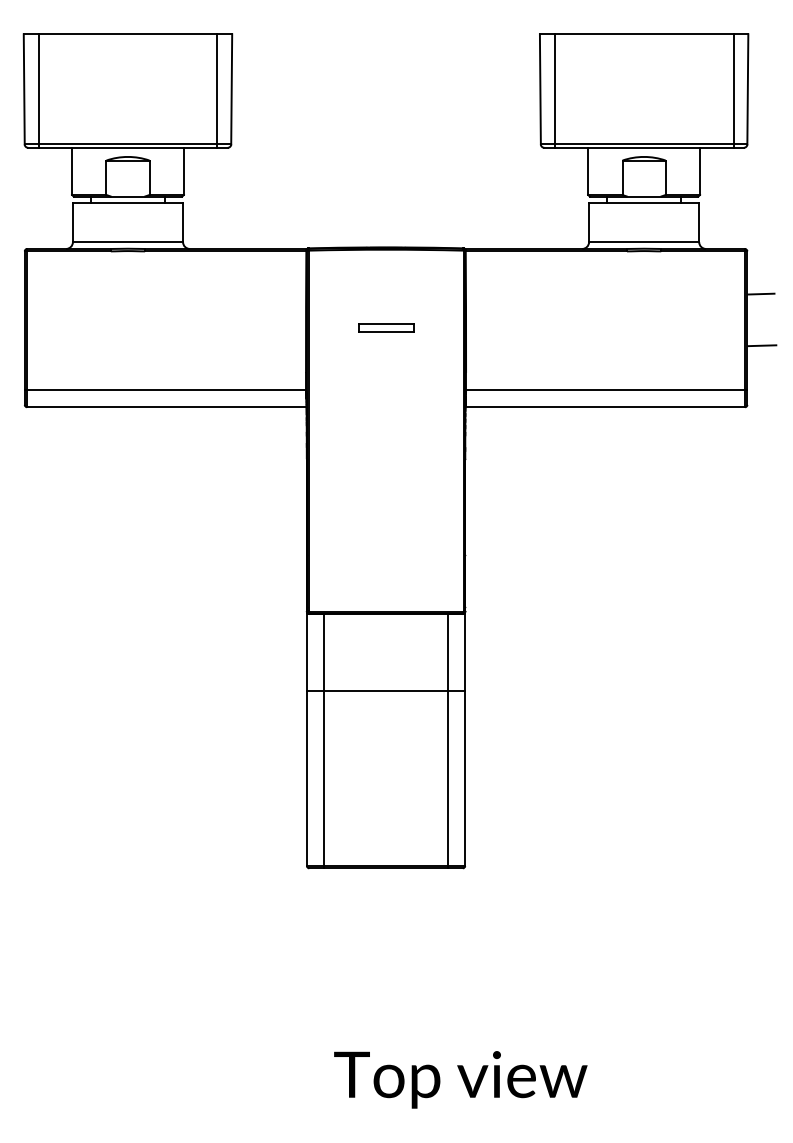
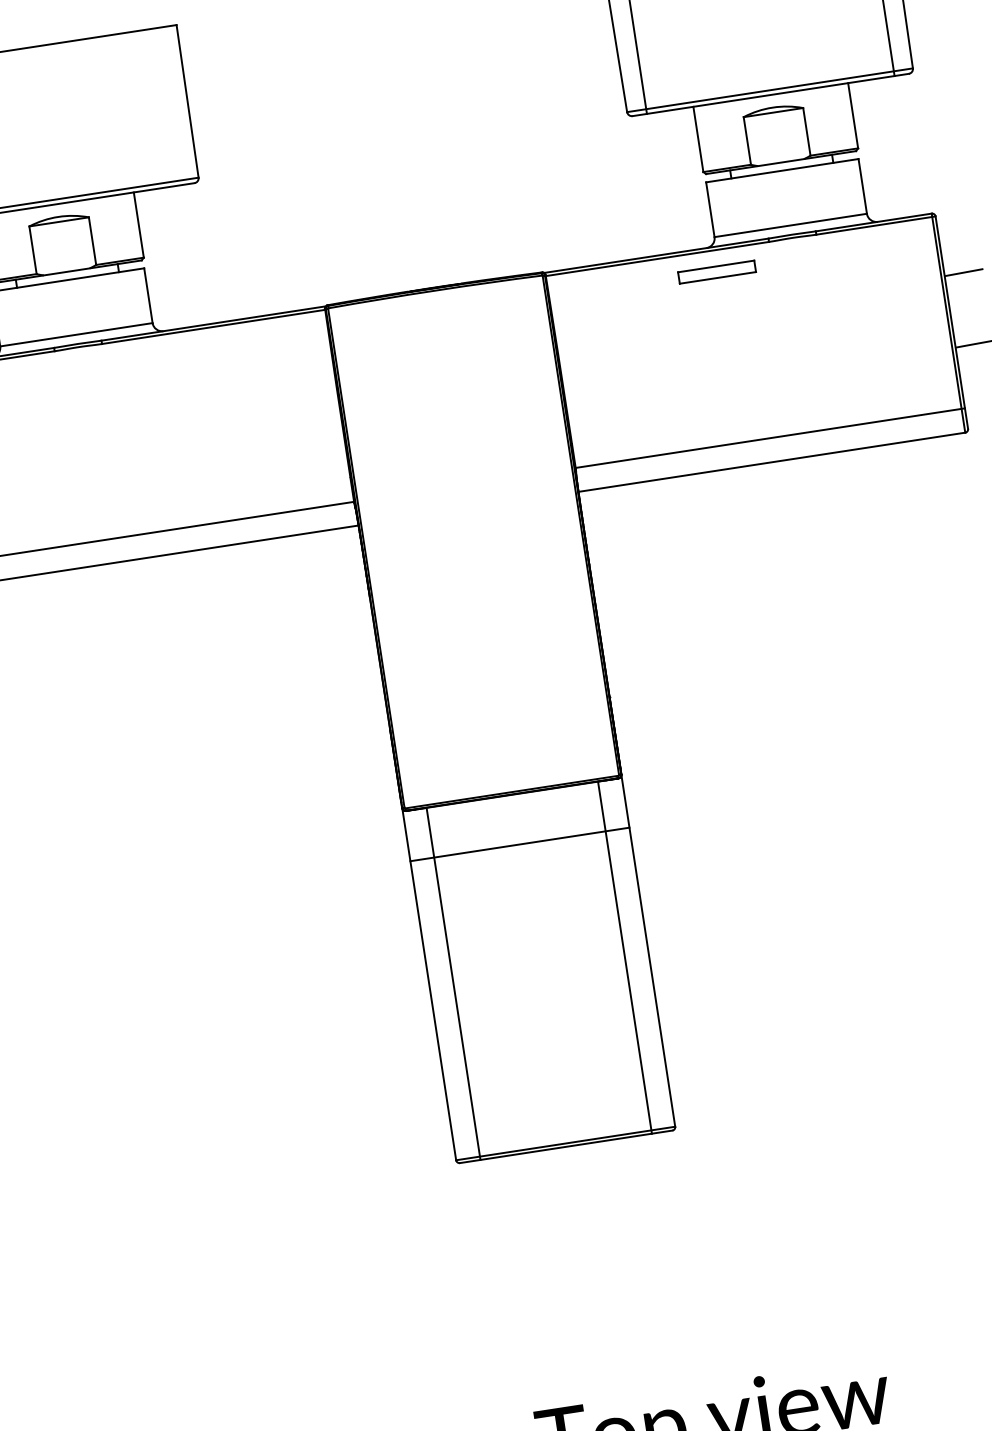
line: (217, 90) -> (168, 106), removed
part: (386, 327) -> (717, 271), moved
line: (385, 690) -> (519, 844), moved

